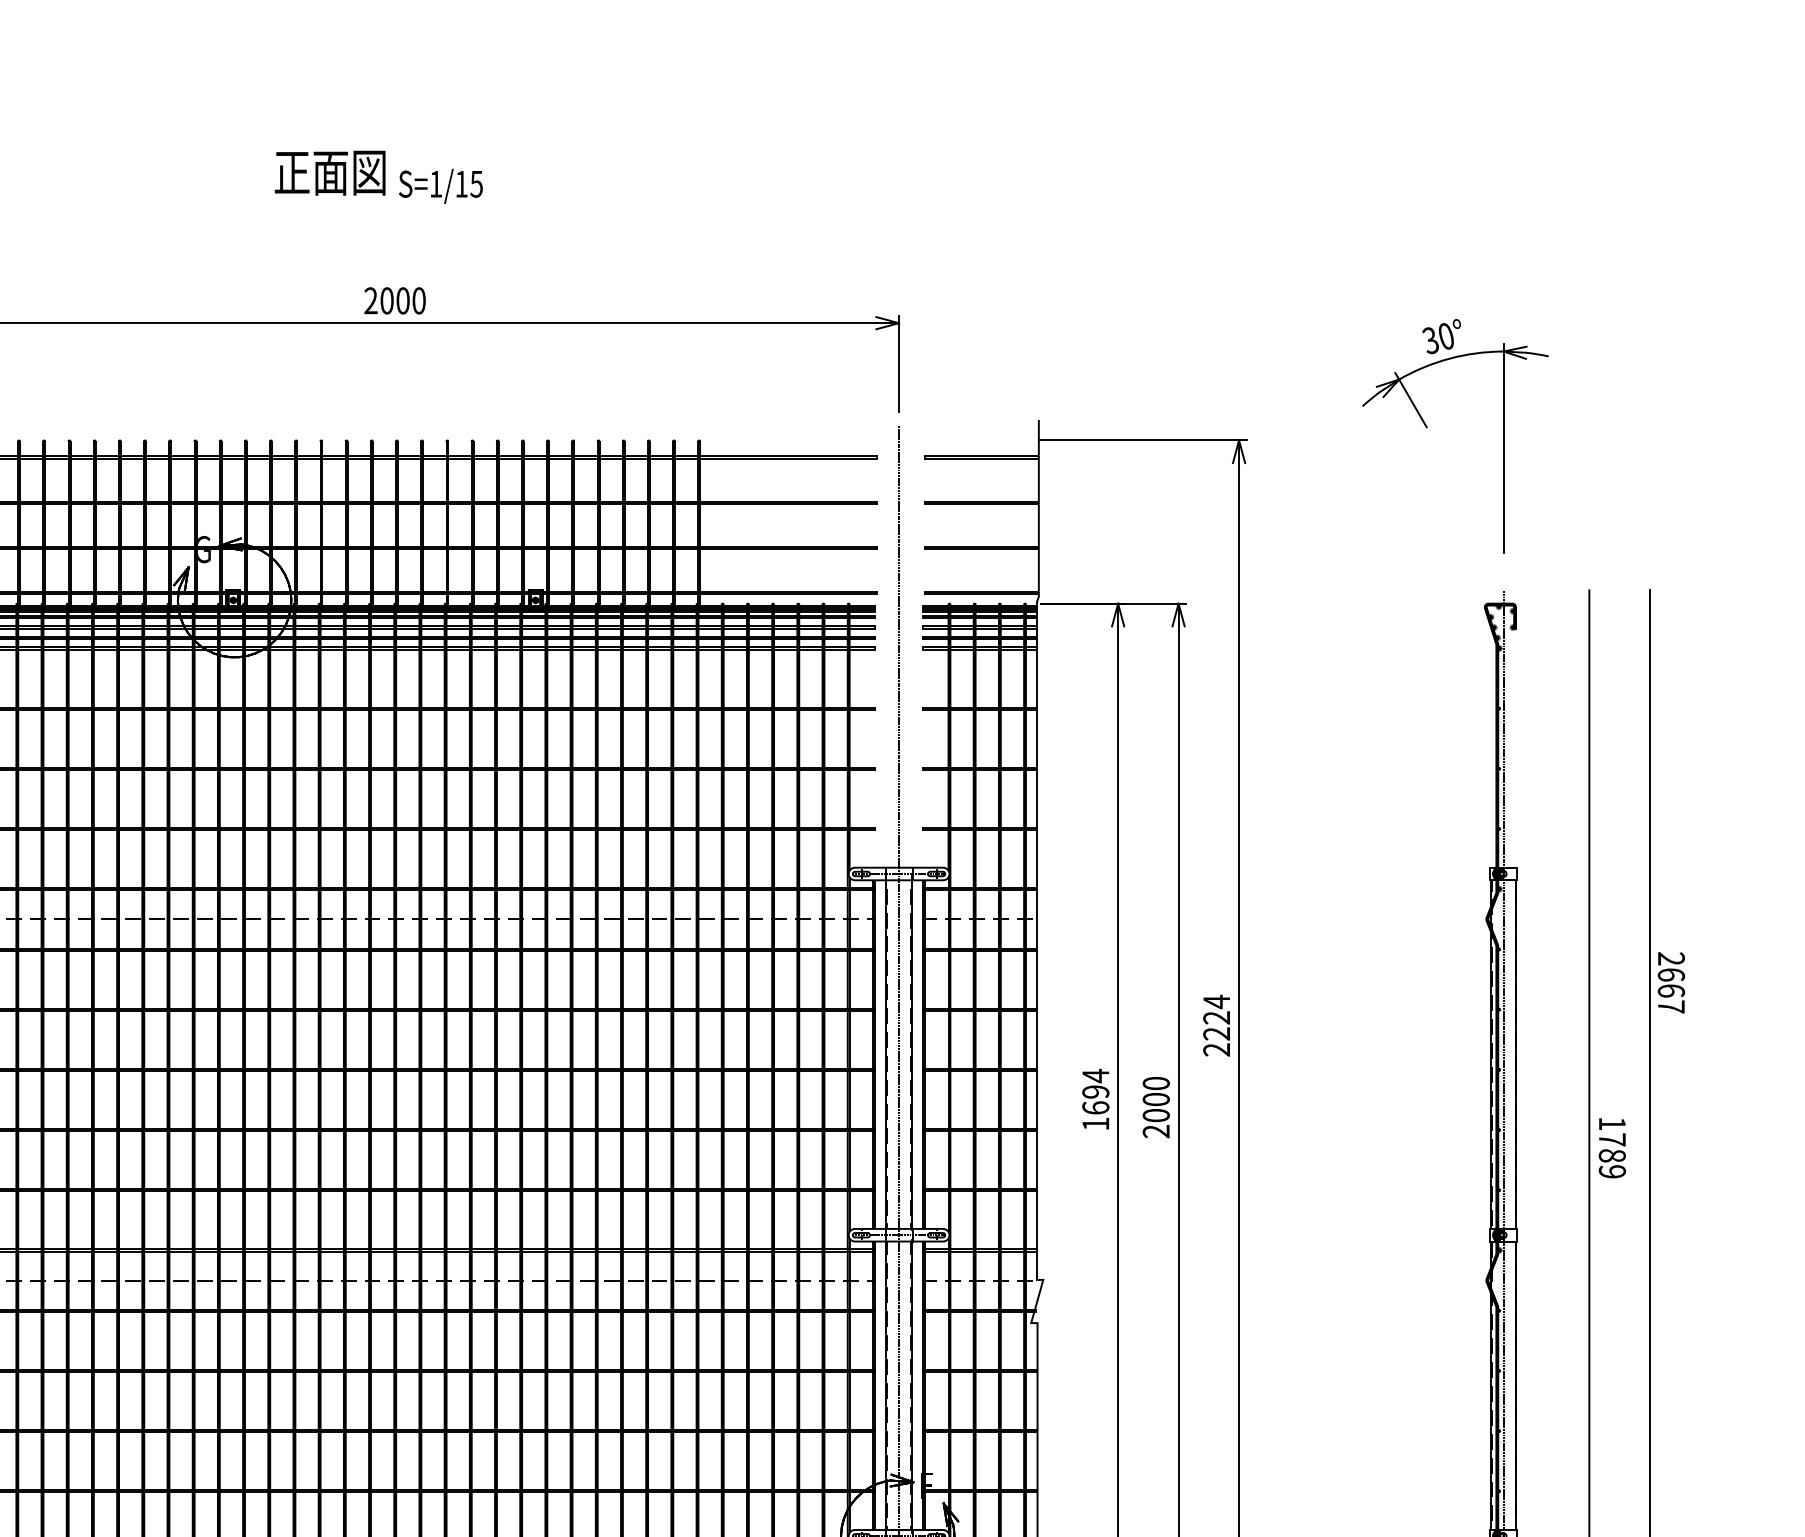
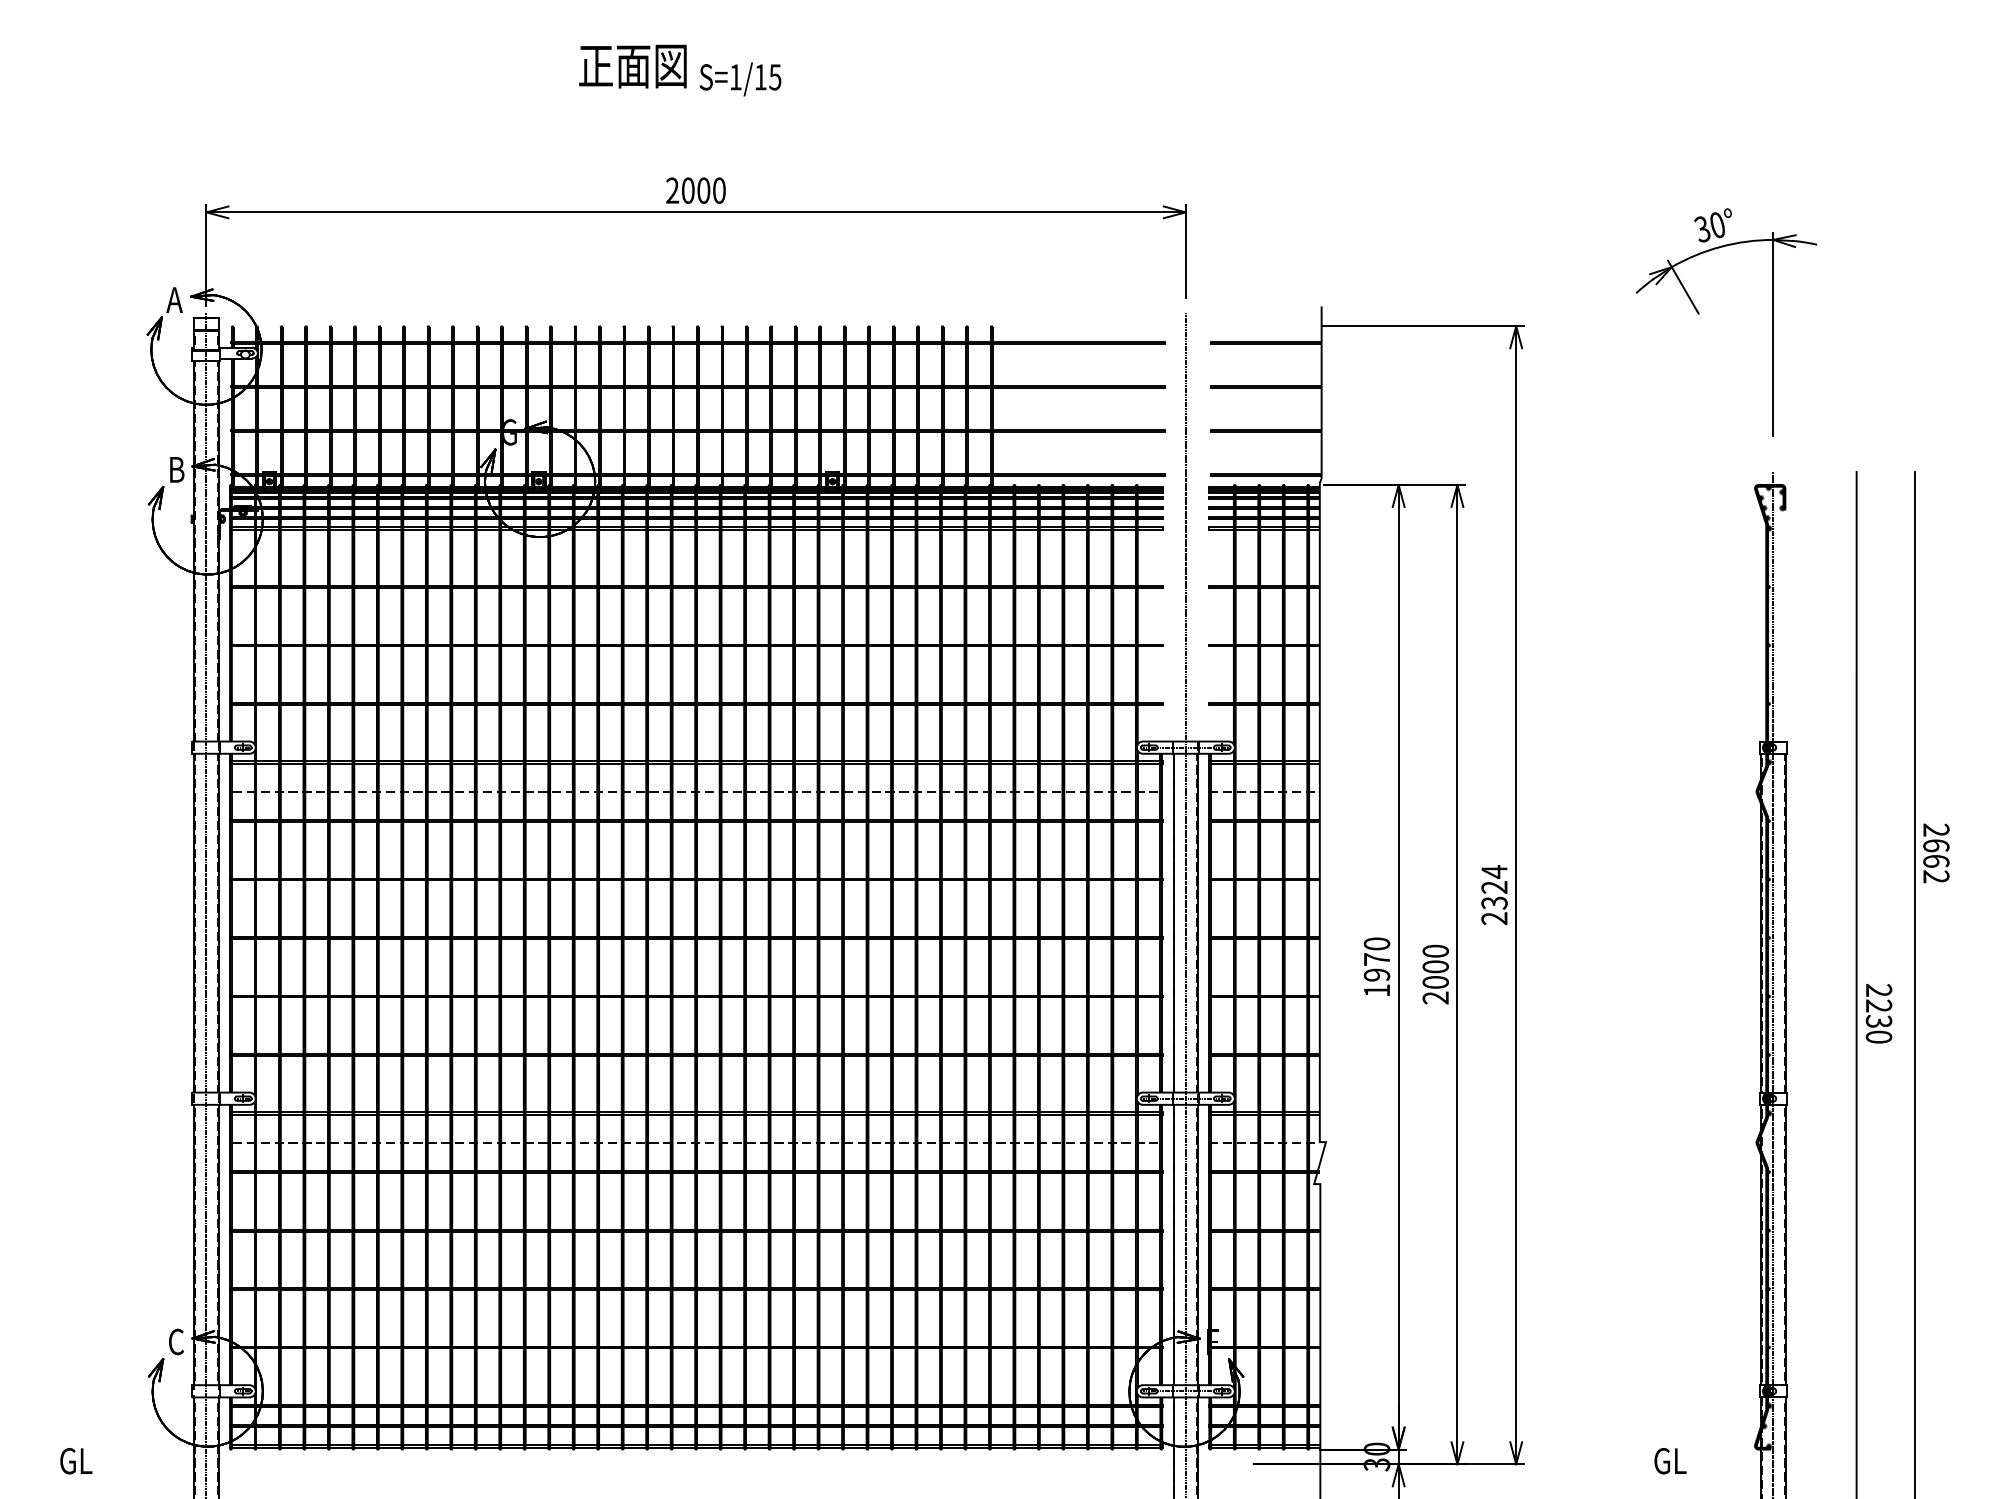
text: (1671, 1006) -> (1936, 876), 2667 -> 2662
text: (1216, 1033) -> (1494, 902), 2224 -> 2324
text: (1095, 1091) -> (1376, 959), 1694 -> 1970
text: (1611, 1147) -> (1878, 1013), 1789 -> 2230

